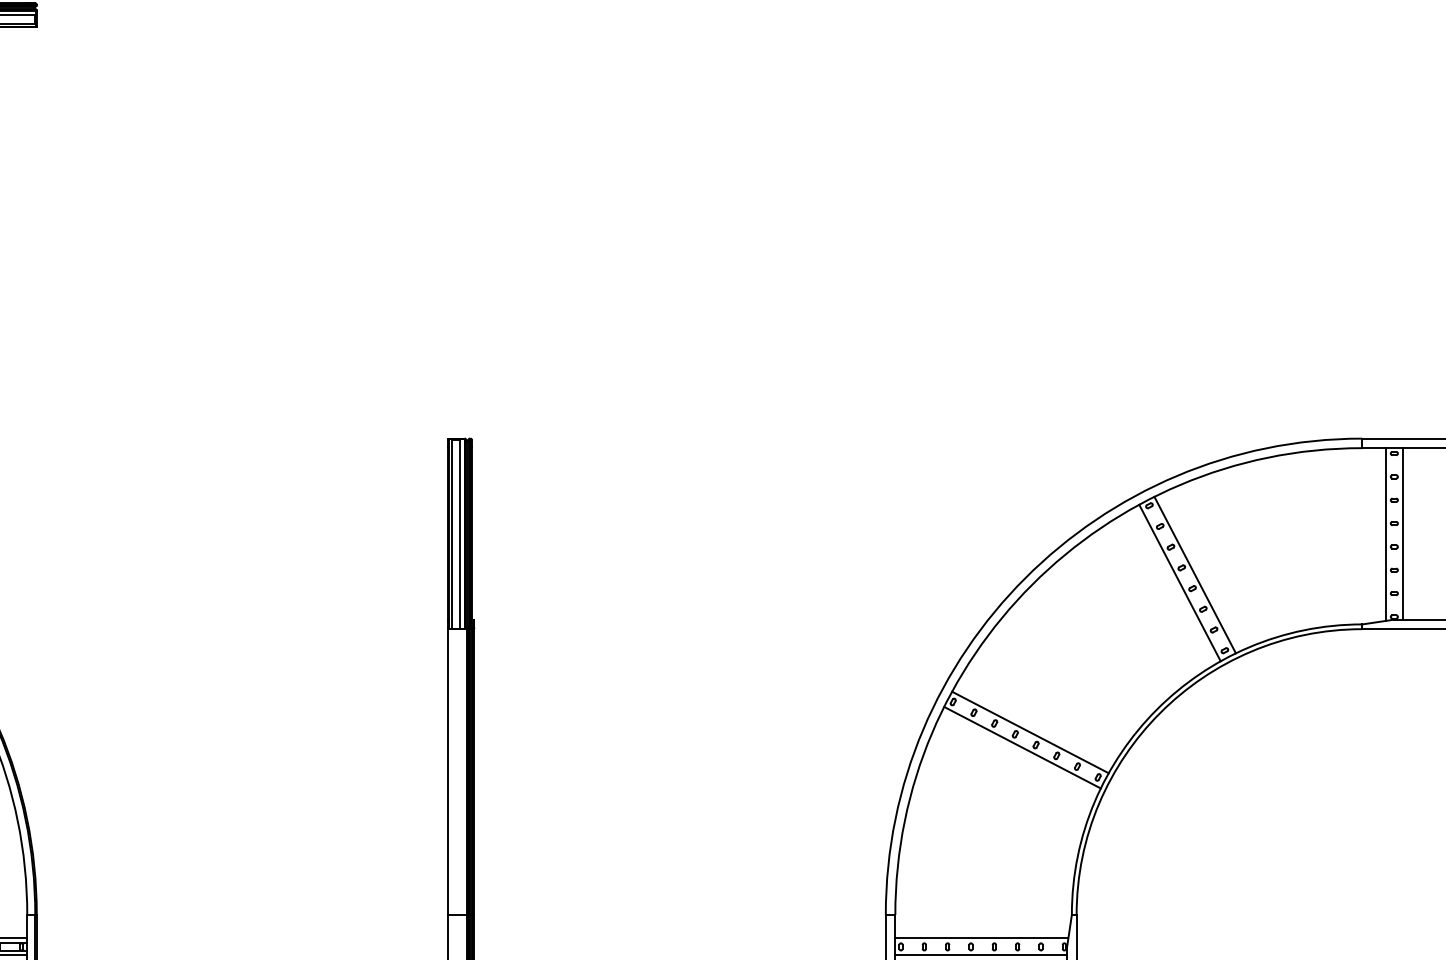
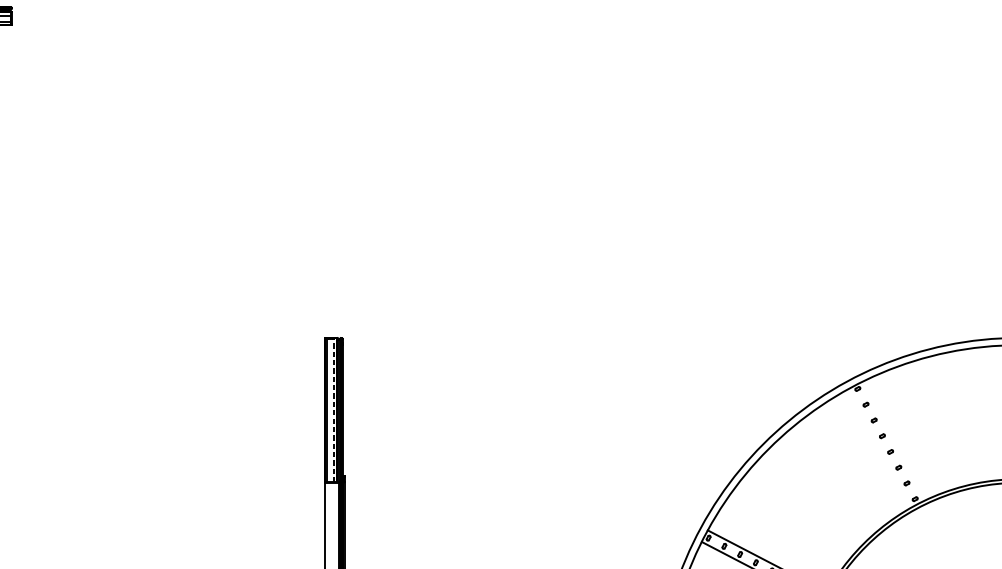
line: (460, 533) -> (333, 410), solid -> dashed
line: (1194, 574) -> (892, 441), removed
line: (1179, 582) -> (880, 447), removed

